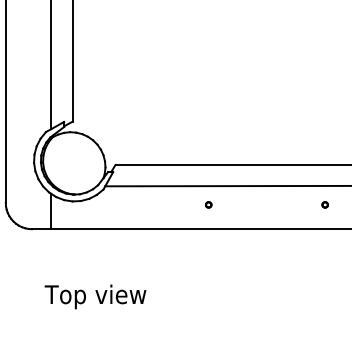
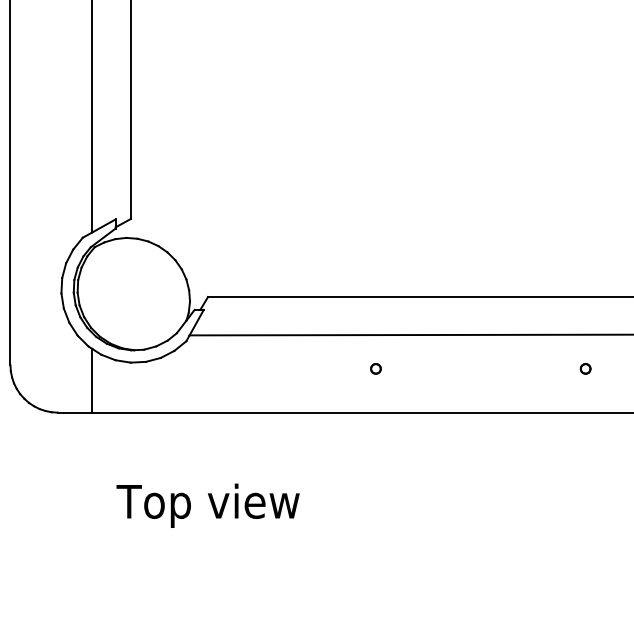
text: (95, 296) -> (208, 505), moved

